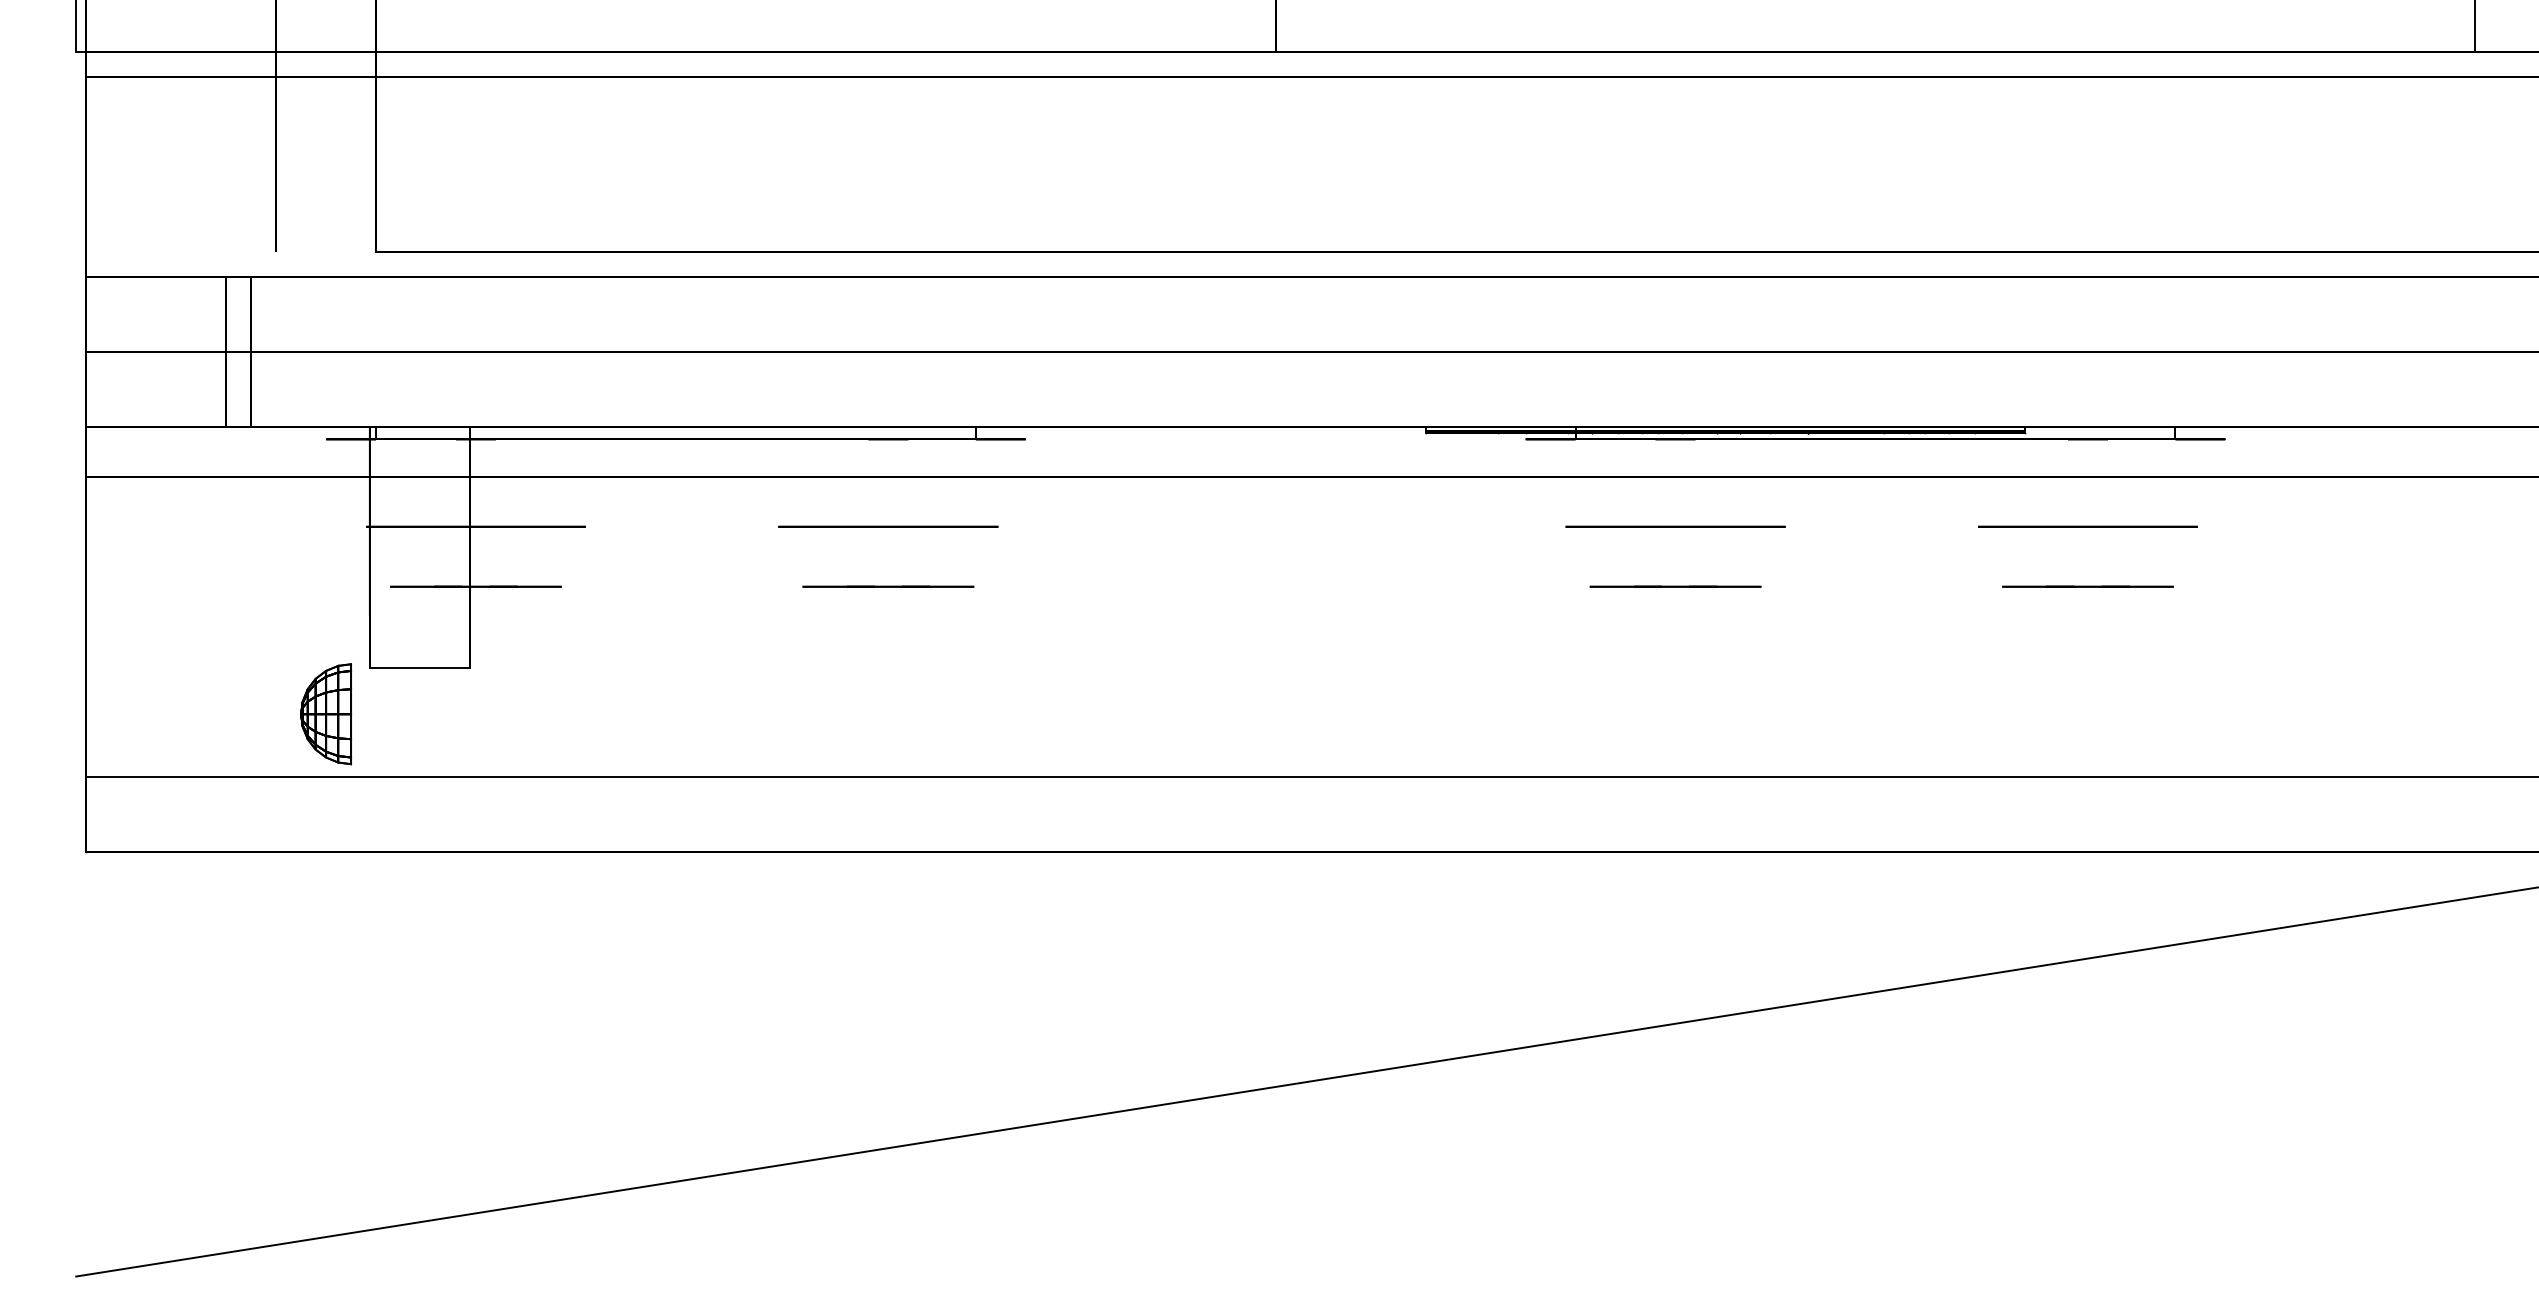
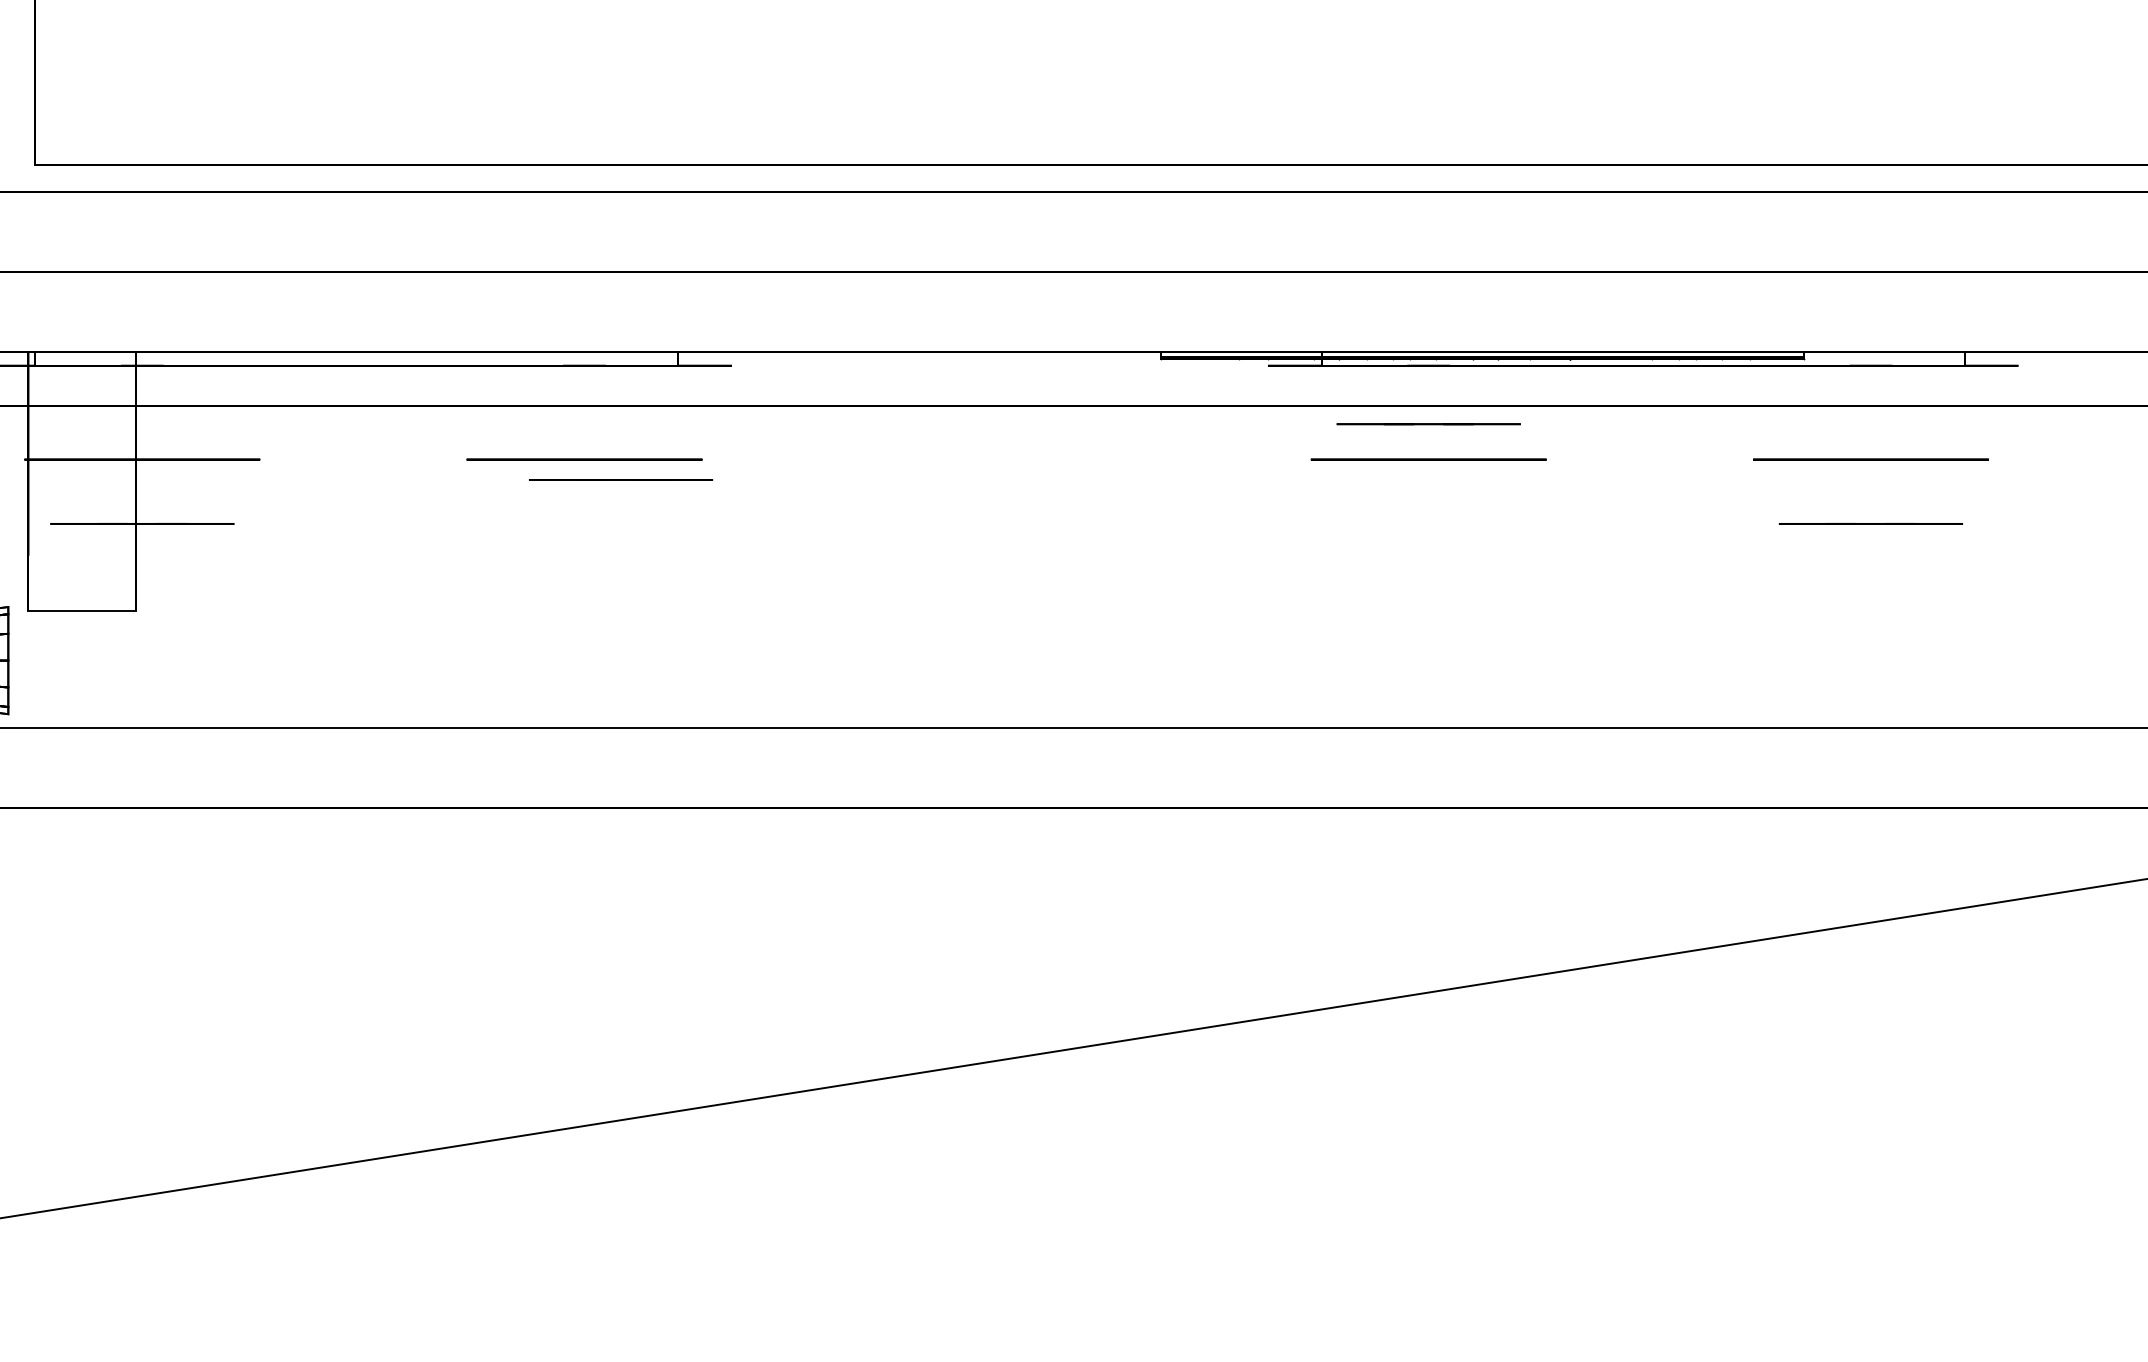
line: (888, 586) -> (621, 479), moved
line: (1675, 586) -> (1428, 423), moved

